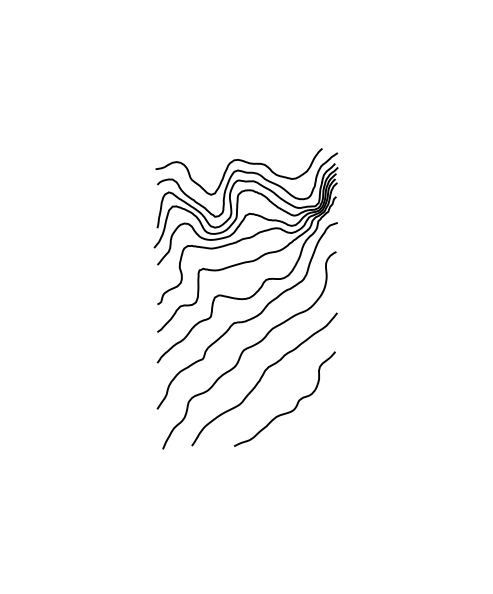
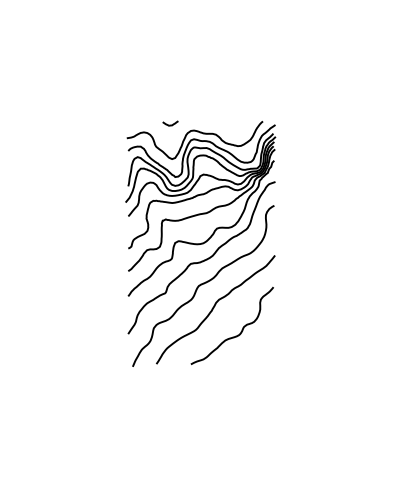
curve: (209, 152) -> (170, 124), added

